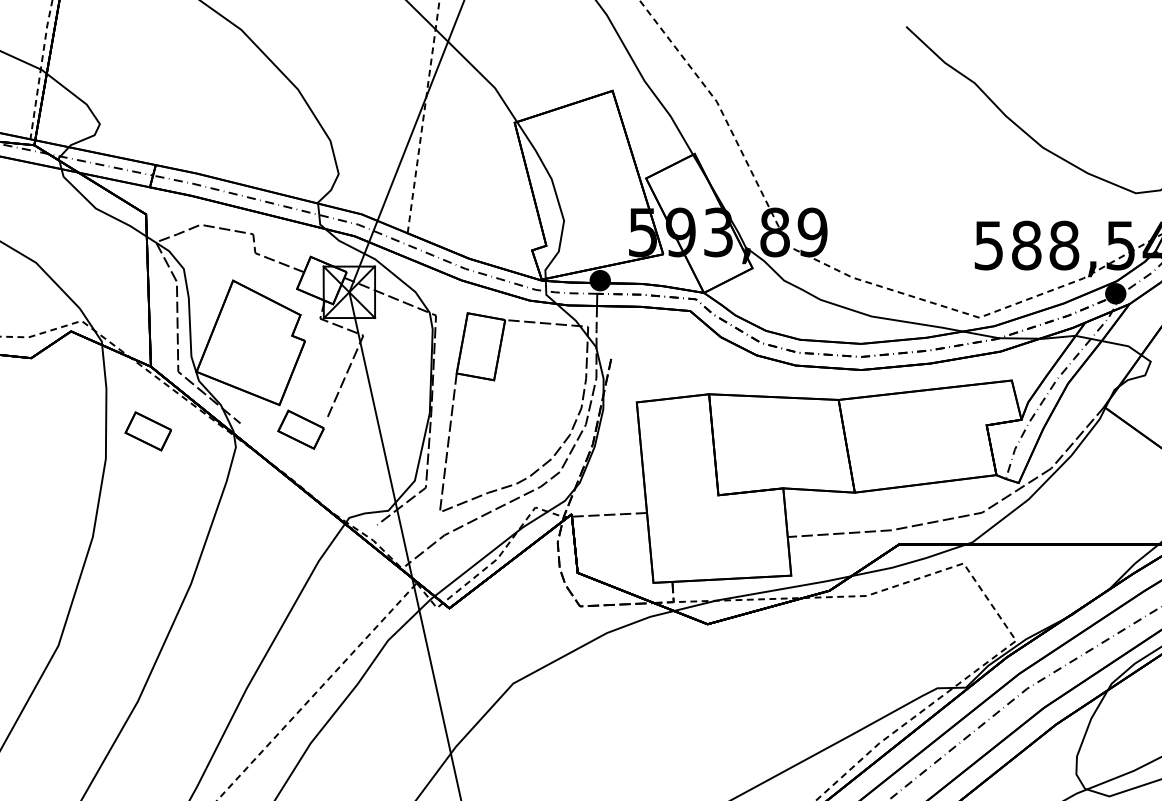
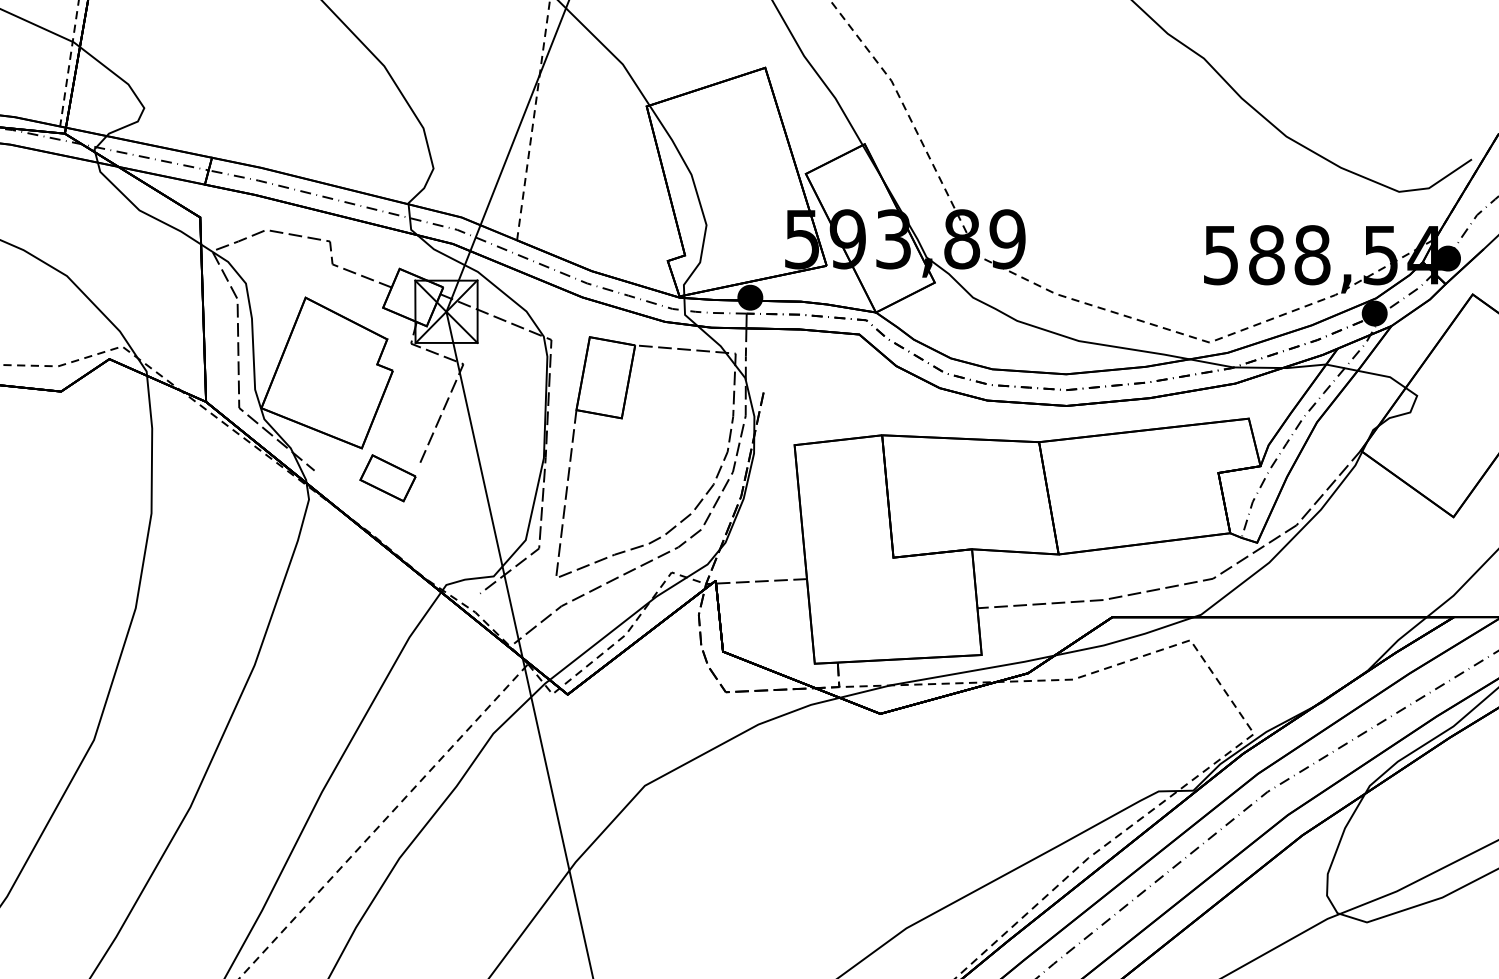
part: (147, 431) -> (202, 480), removed

